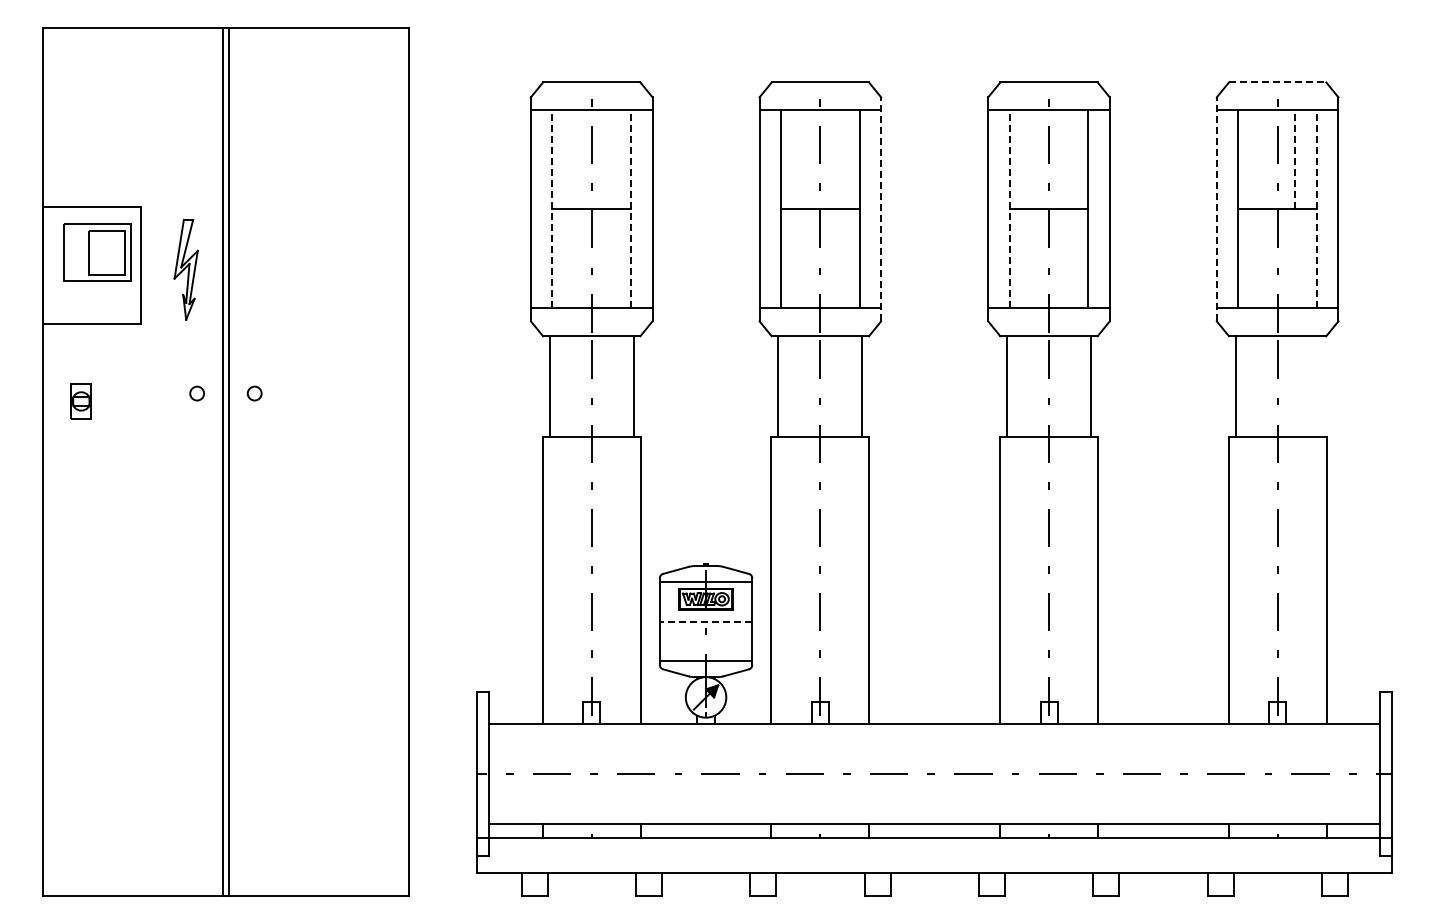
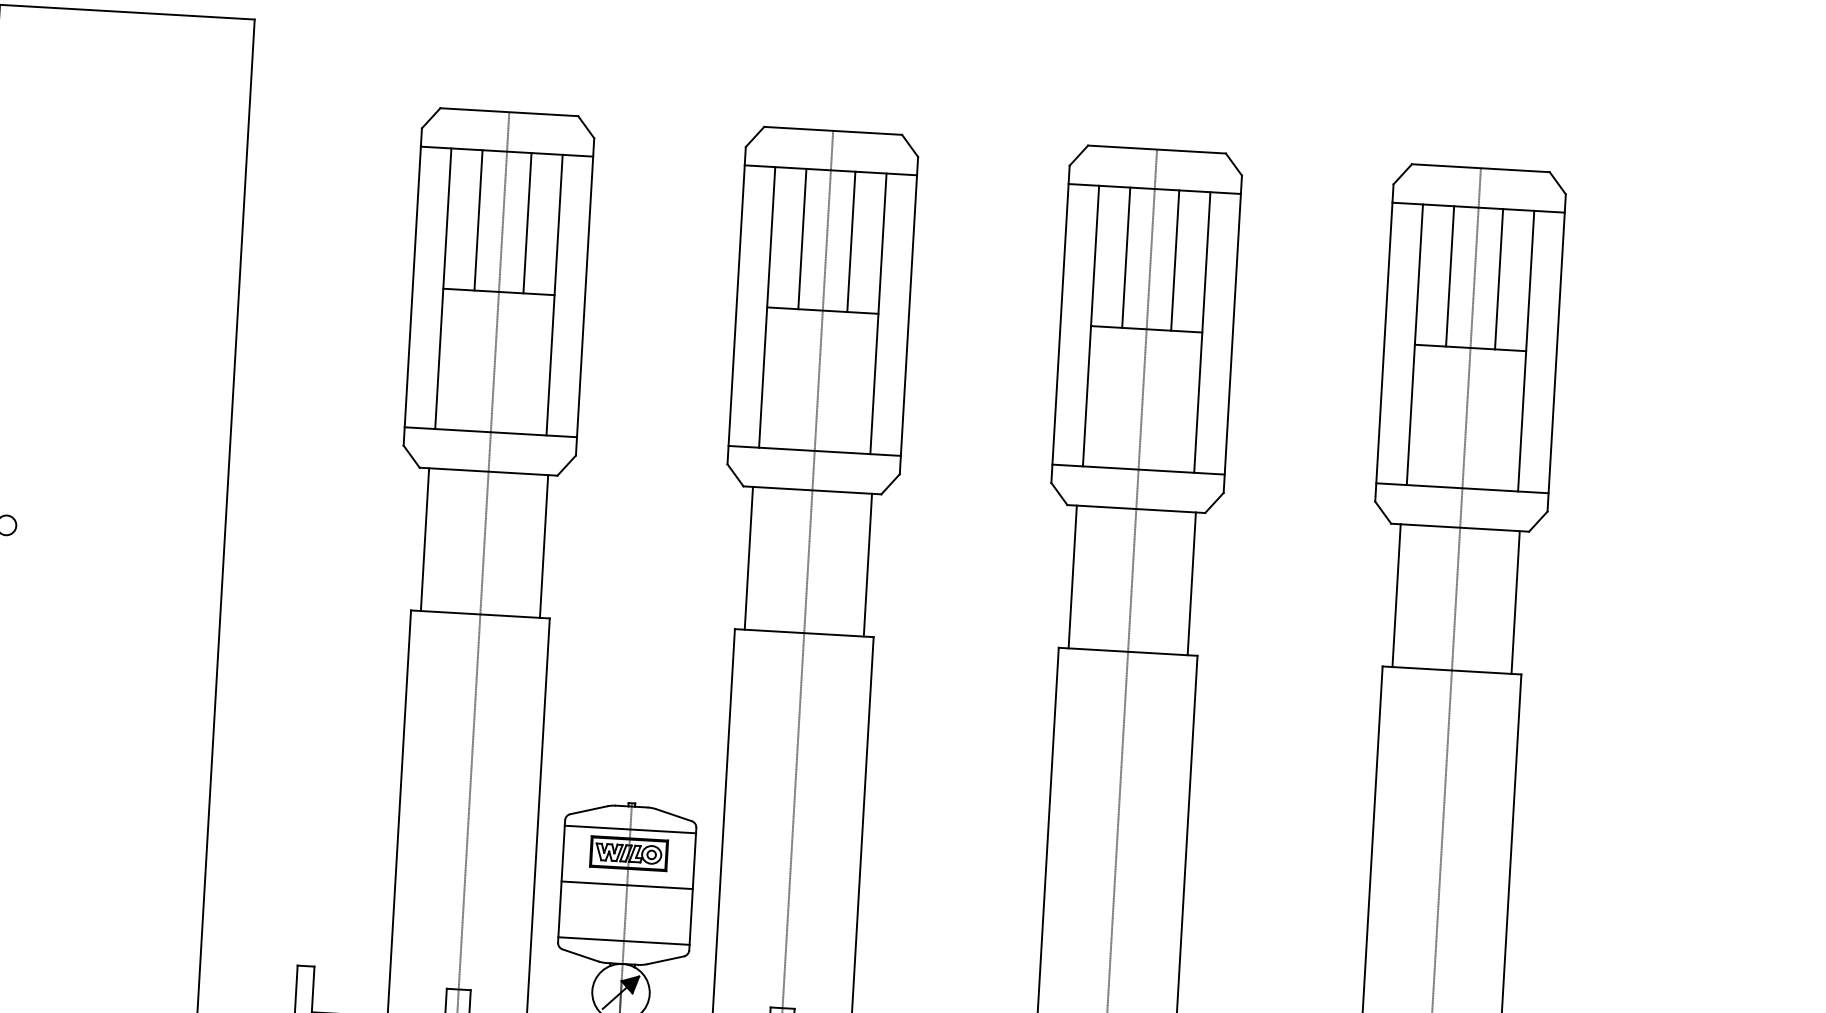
line: (1277, 82) -> (1480, 168), dashed -> solid
line: (574, 159) -> (478, 219), added
line: (609, 159) -> (528, 222), added
line: (803, 159) -> (802, 238), added
line: (837, 159) -> (851, 241), added
line: (1031, 159) -> (1125, 257), added
line: (1066, 159) -> (1175, 260), added
line: (1260, 159) -> (1450, 275), added
line: (1294, 159) -> (1498, 278), dashed -> solid
line: (552, 208) -> (443, 287), dashed -> solid
line: (631, 208) -> (555, 293), dashed -> solid
line: (1009, 208) -> (1090, 324), dashed -> solid
line: (1316, 208) -> (1525, 349), dashed -> solid
line: (881, 209) -> (909, 315), dashed -> solid
line: (1216, 209) -> (1383, 343), dashed -> solid
line: (1319, 386) -> (1515, 602), added
line: (705, 621) -> (626, 885), dashed -> solid

